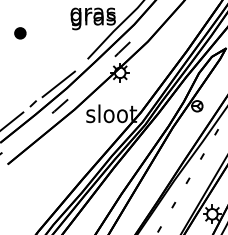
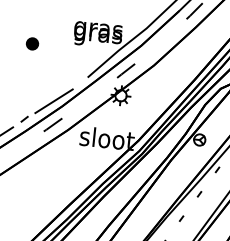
part: (20, 33) -> (32, 44), moved

